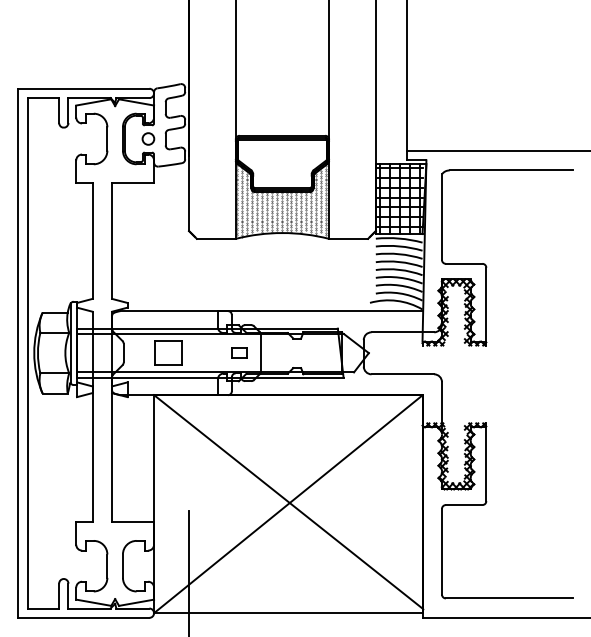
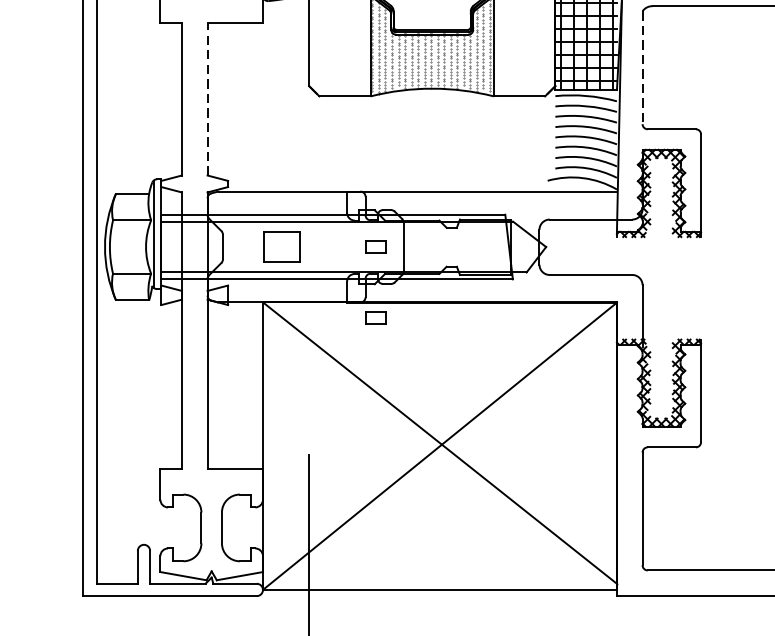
line: (441, 217) -> (641, 68), solid -> dashed
line: (112, 241) -> (208, 99), solid -> dashed
part: (239, 406) -> (375, 317), added

